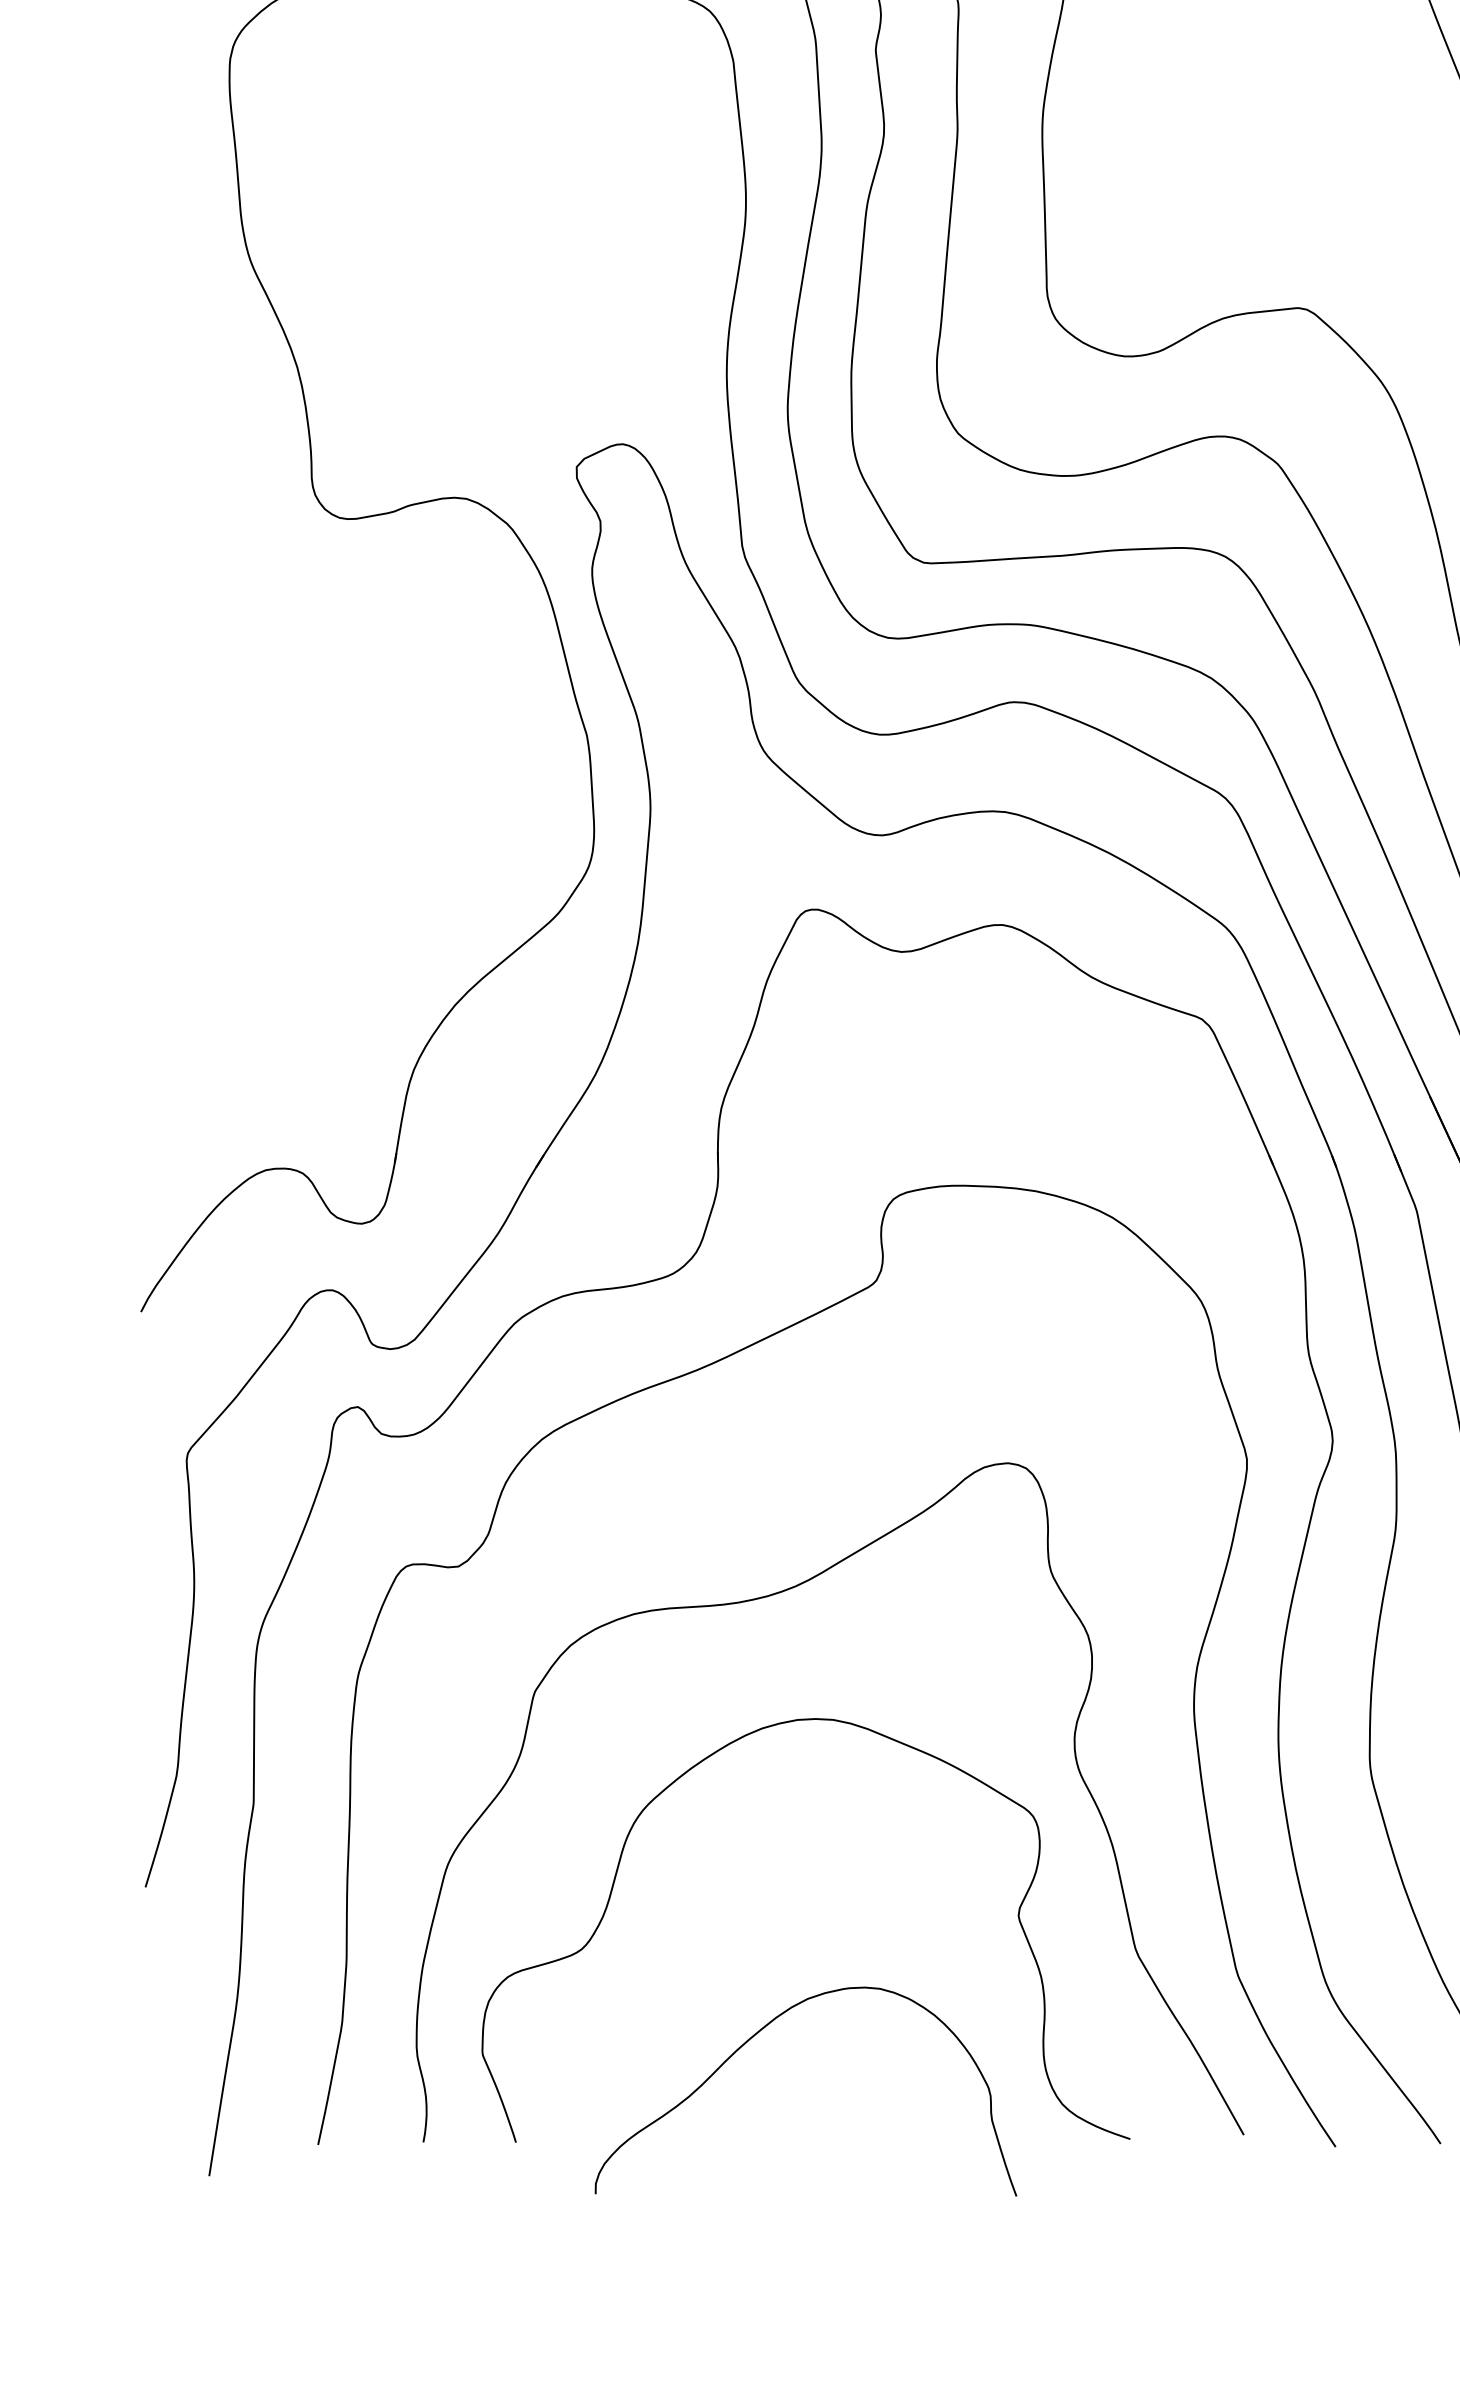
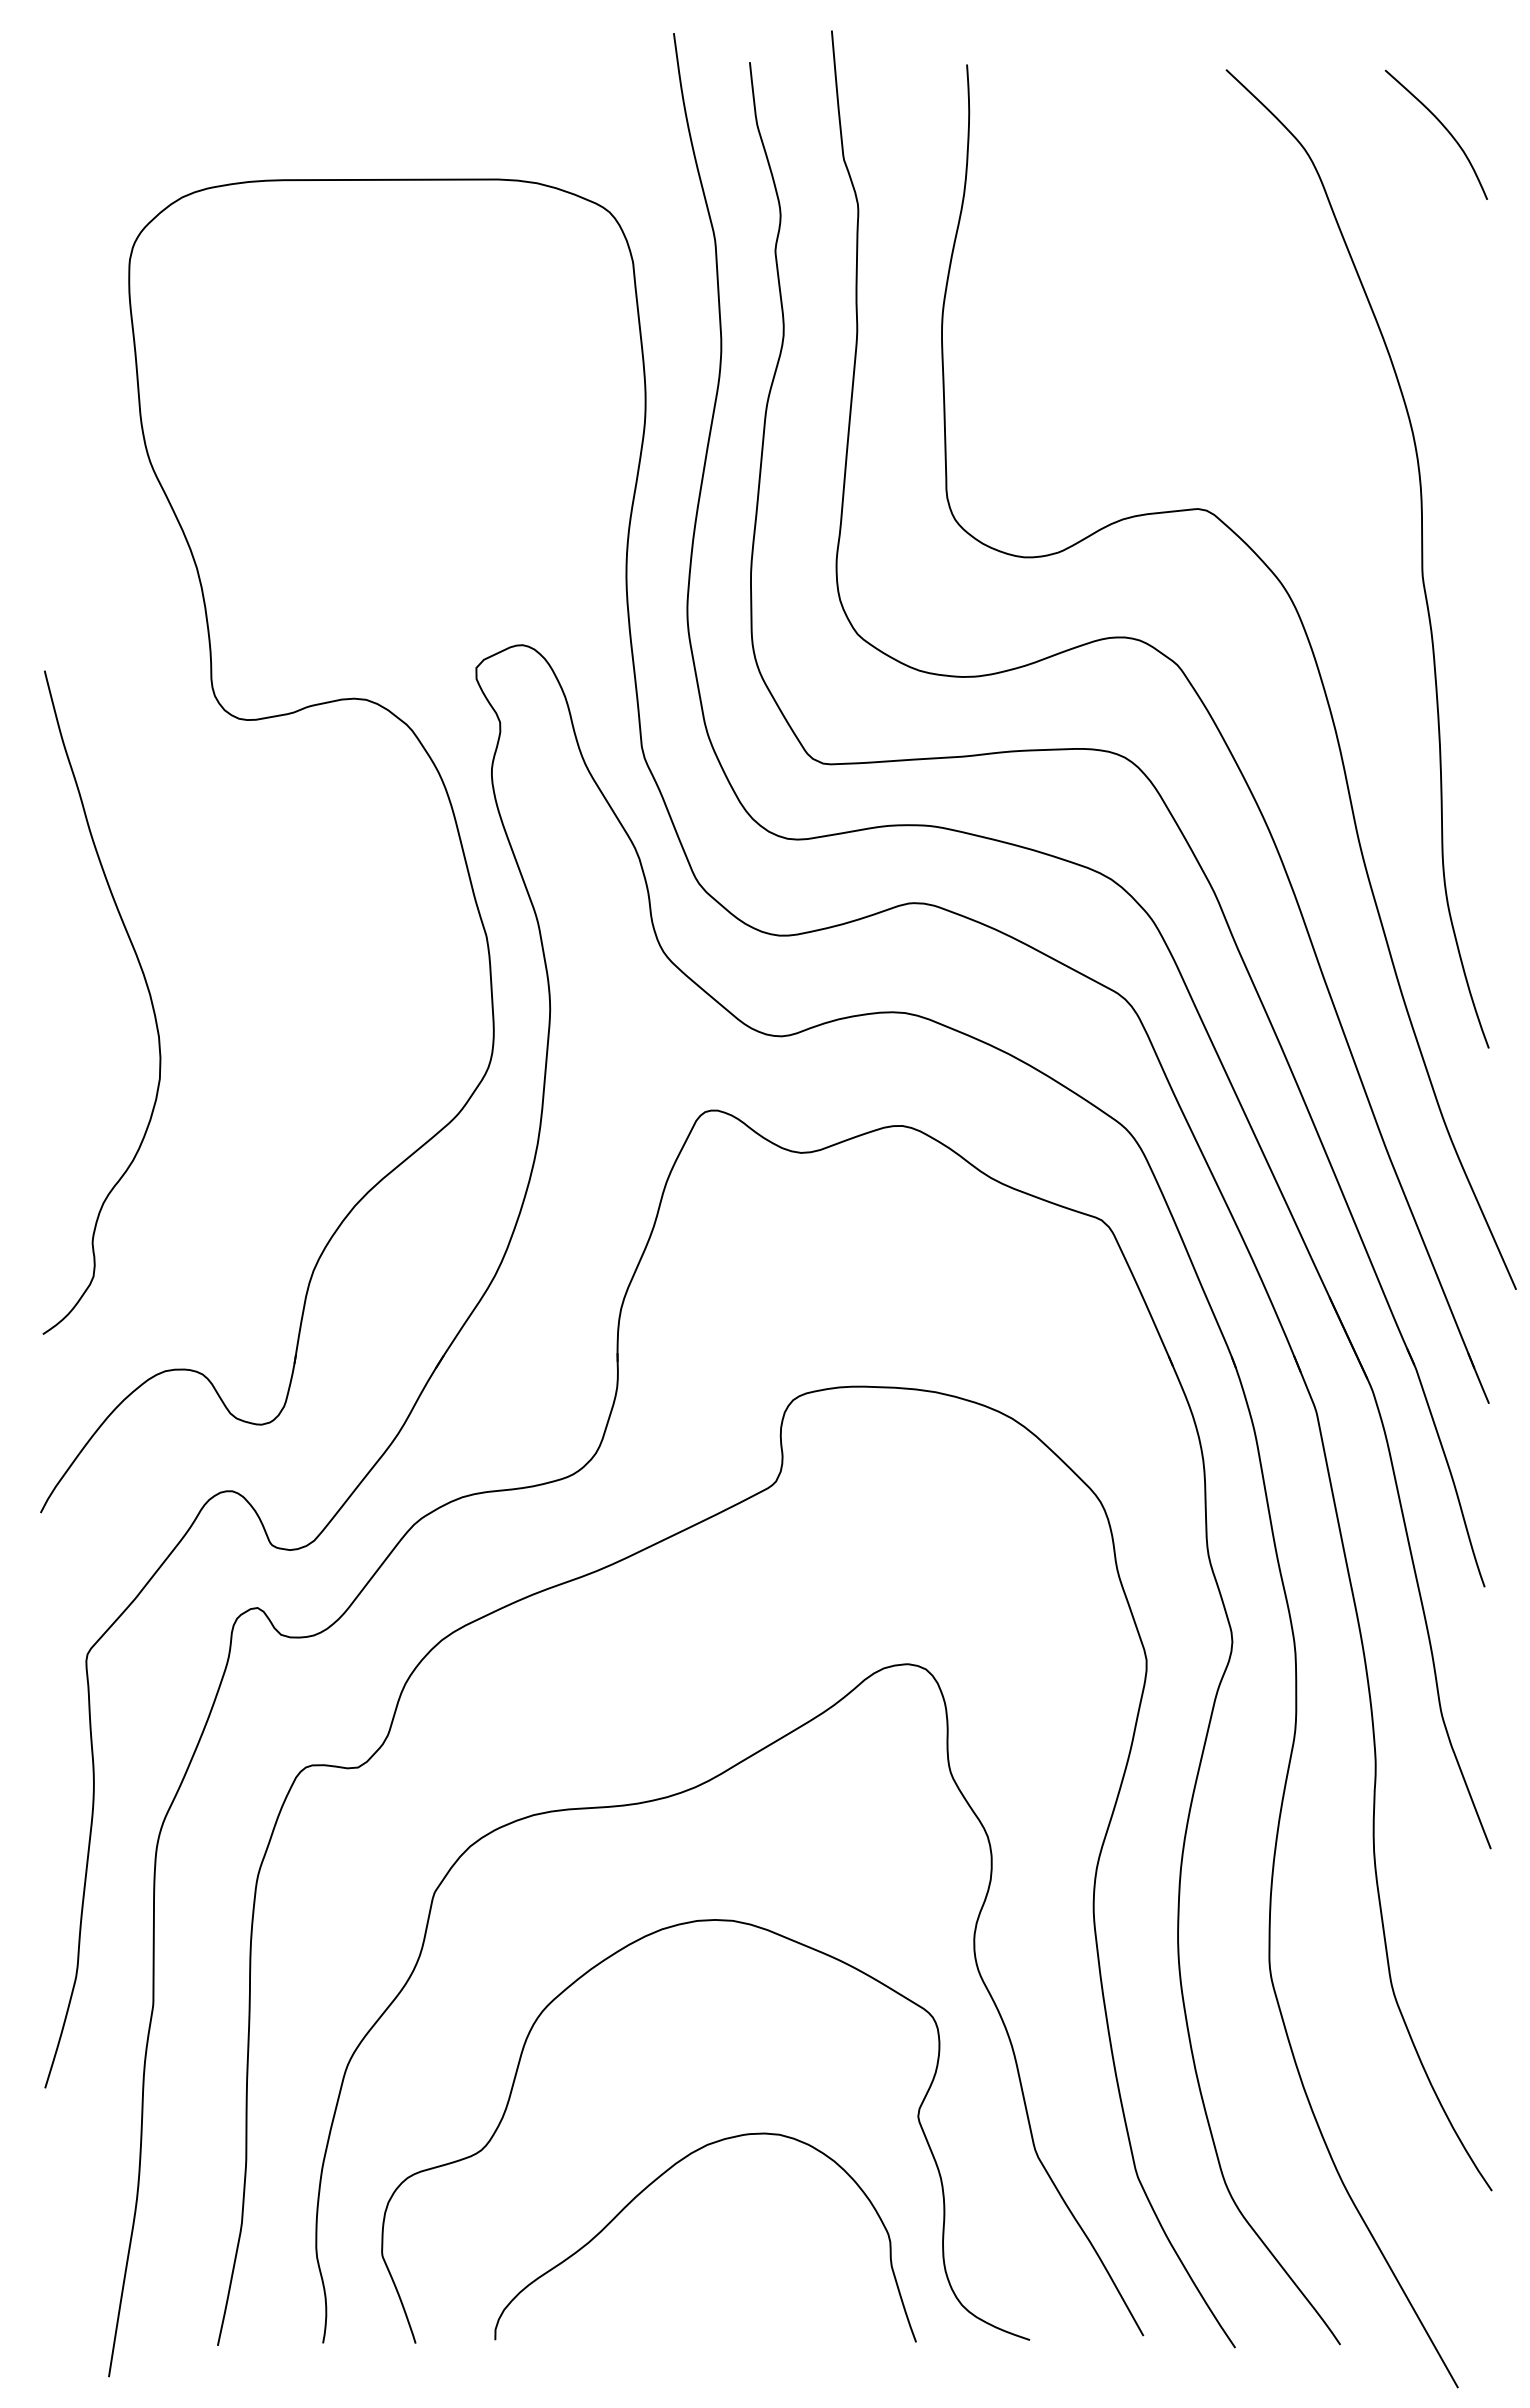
curve: (246, 786) -> (146, 987), added
curve: (760, 2031) -> (660, 2177), moved

